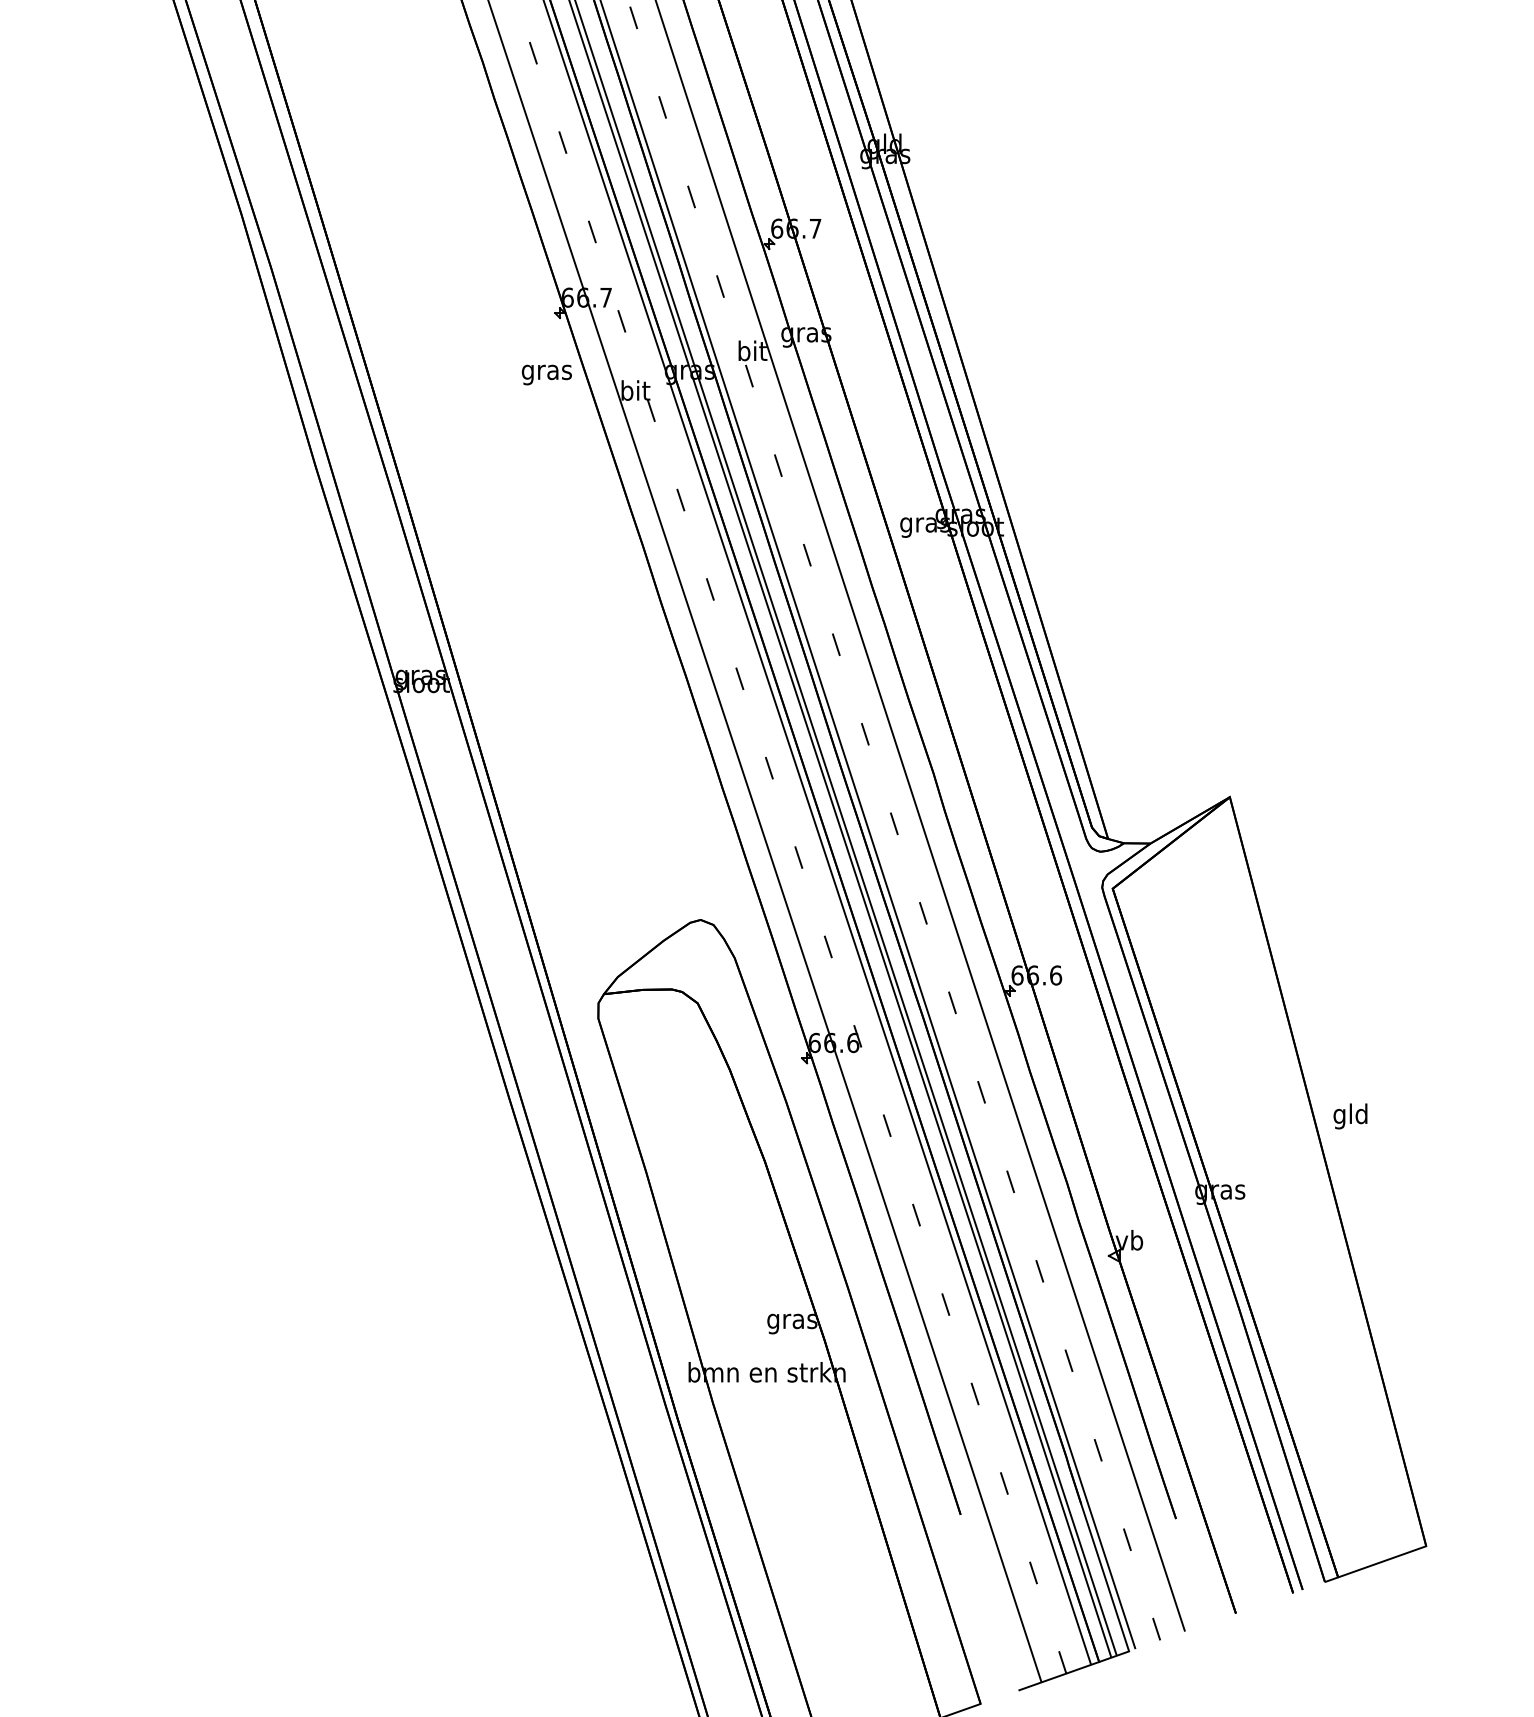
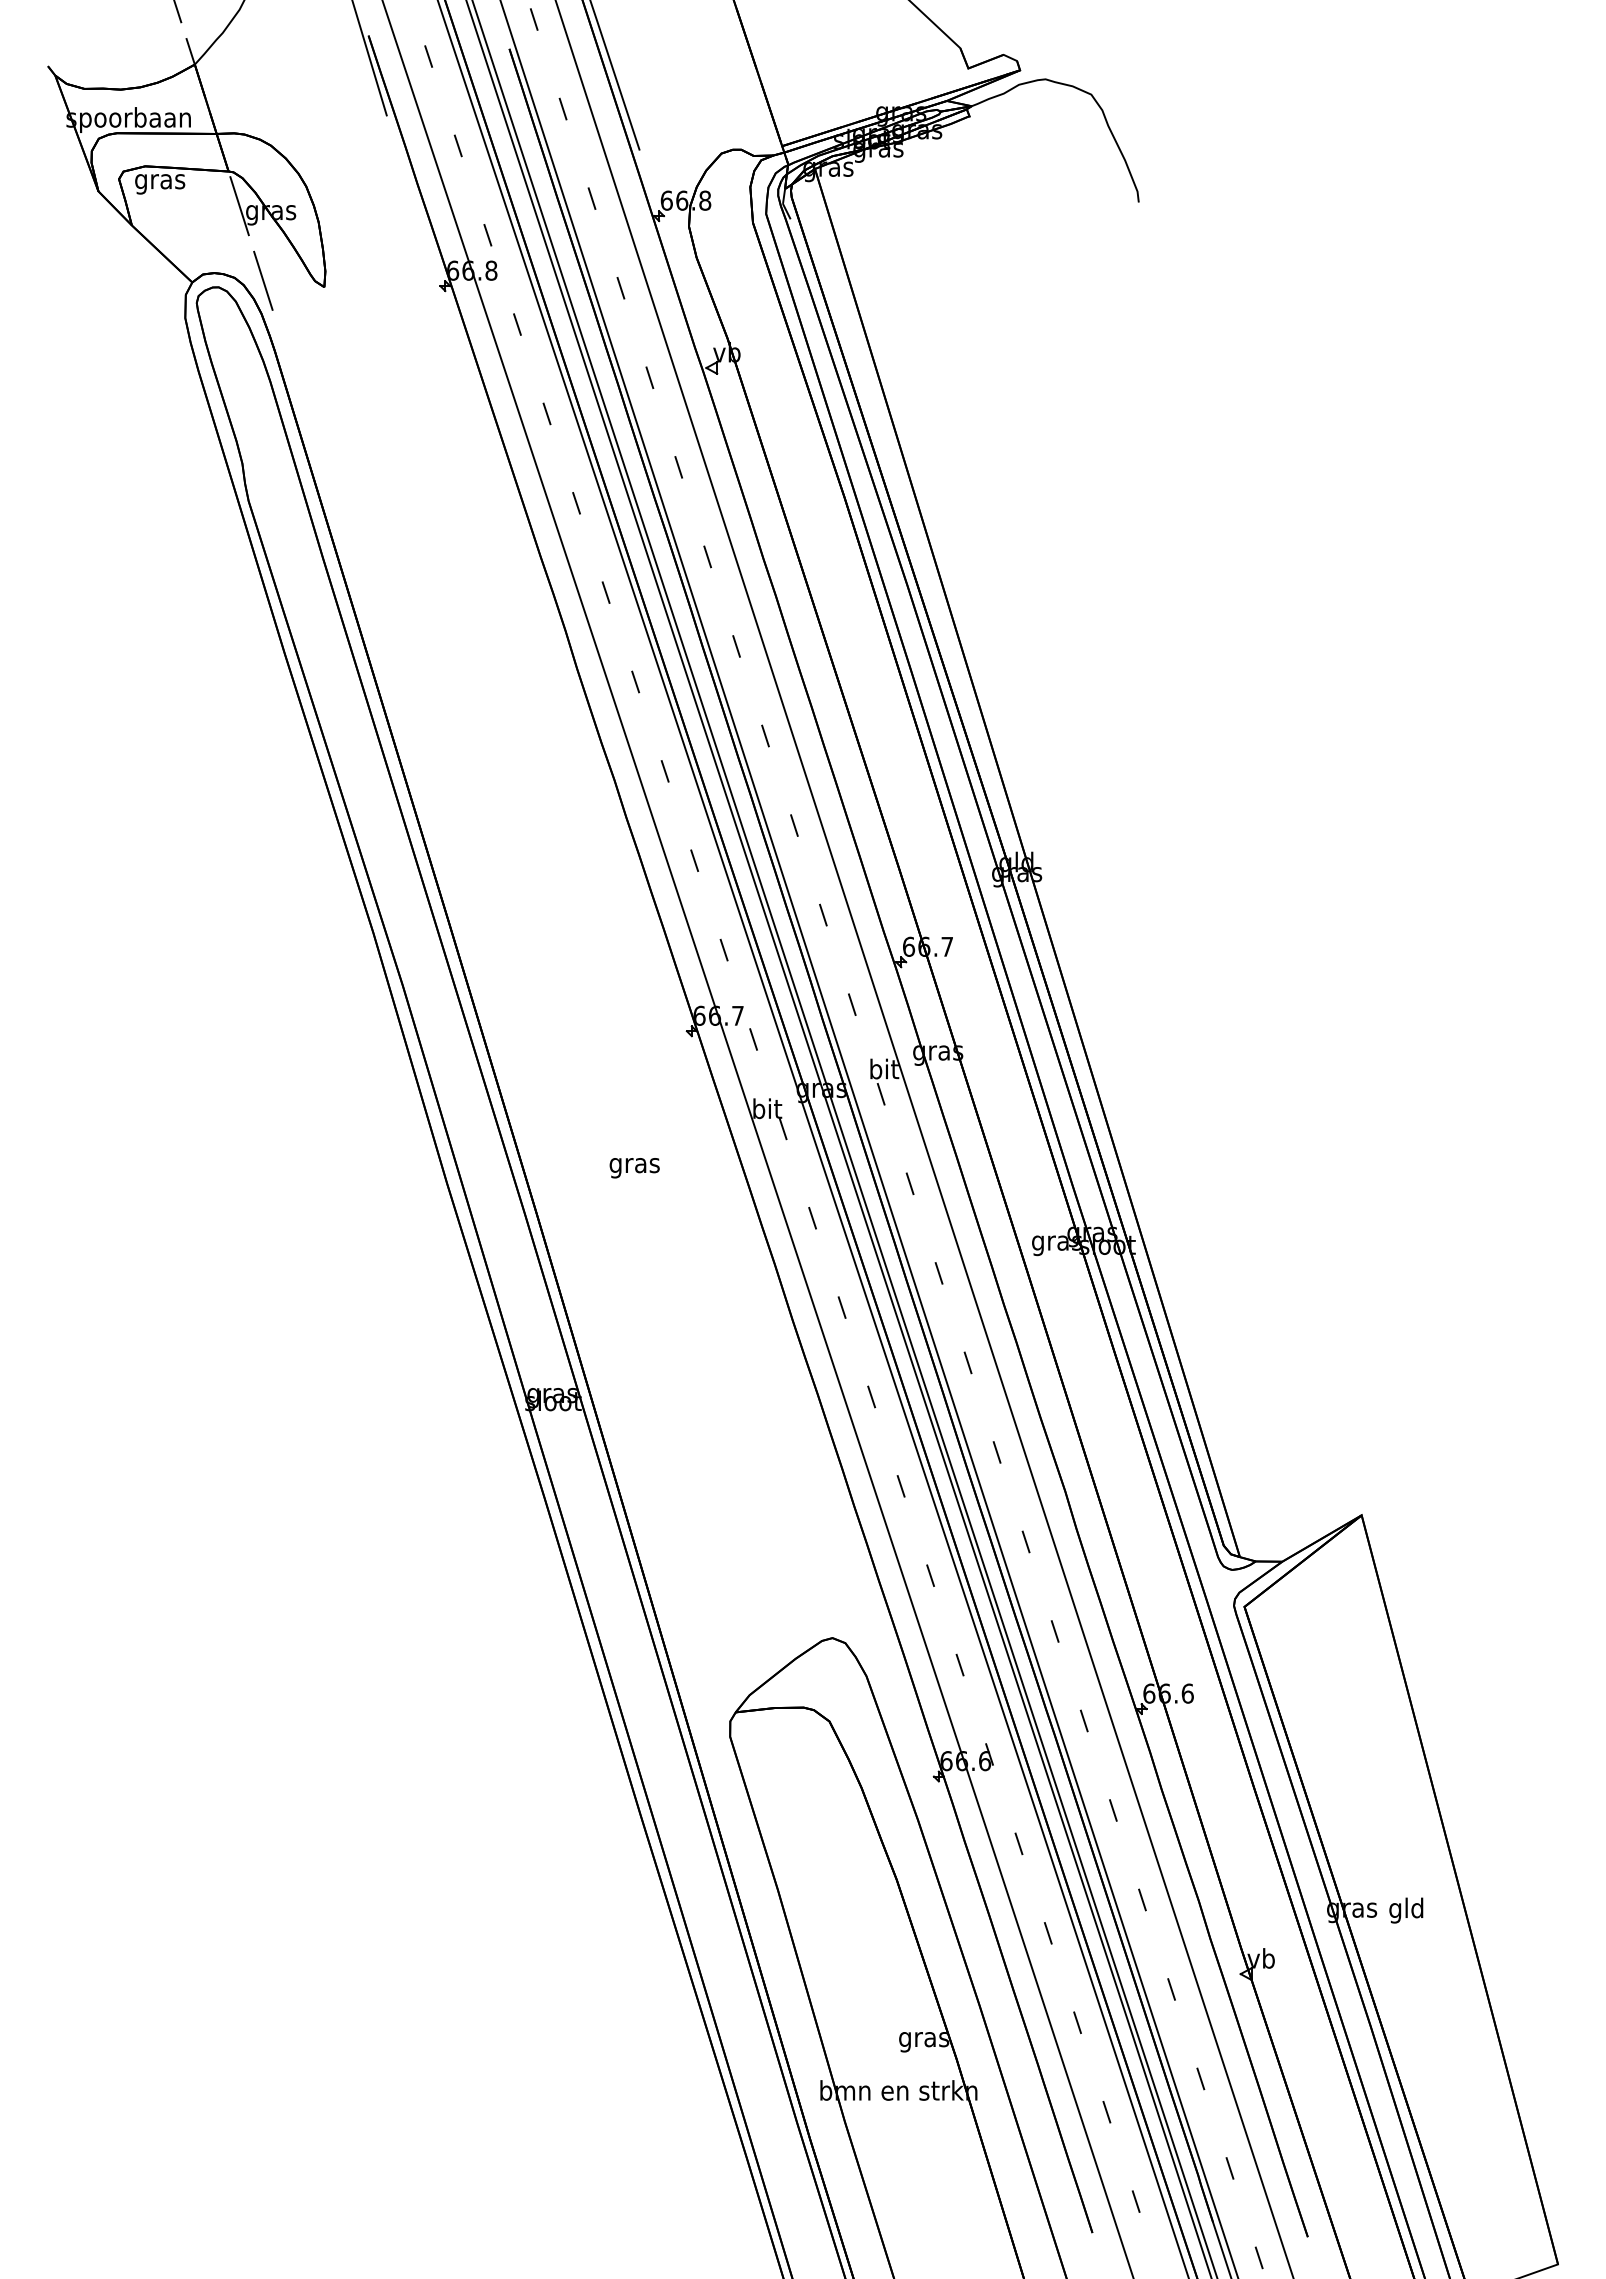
text: (546, 375) -> (634, 1168), moved
text: (1350, 1116) -> (1406, 1910), moved

